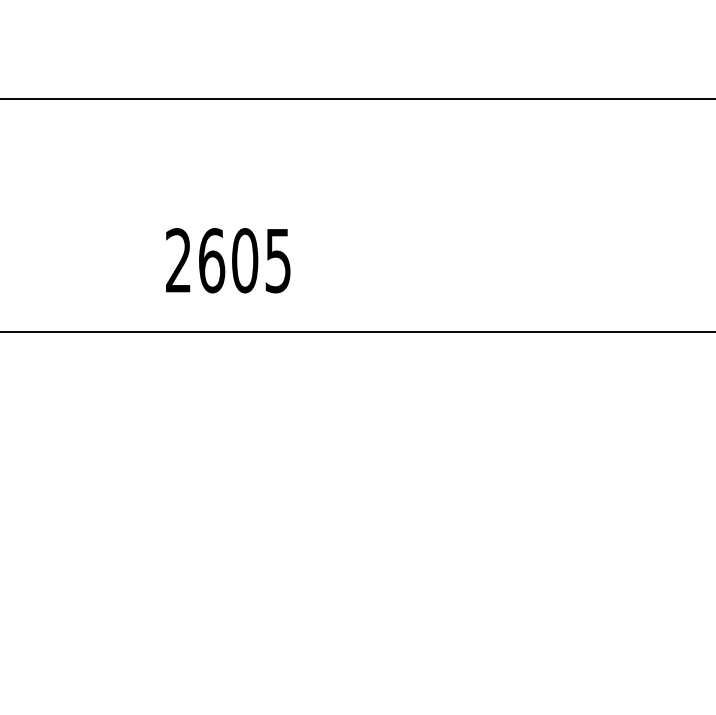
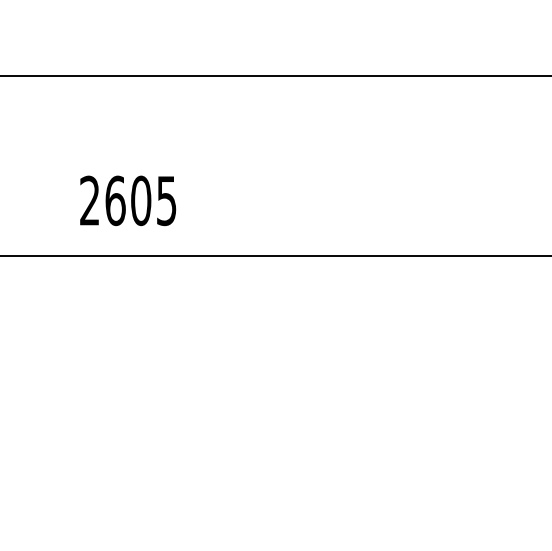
text: (228, 260) -> (128, 200), moved

